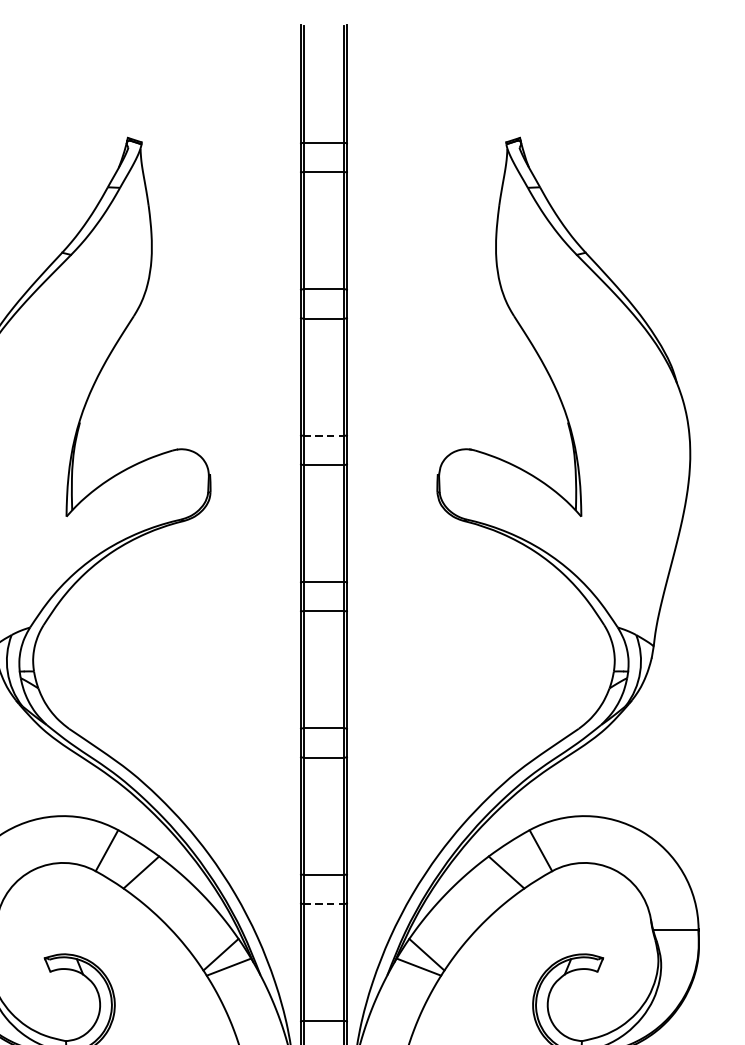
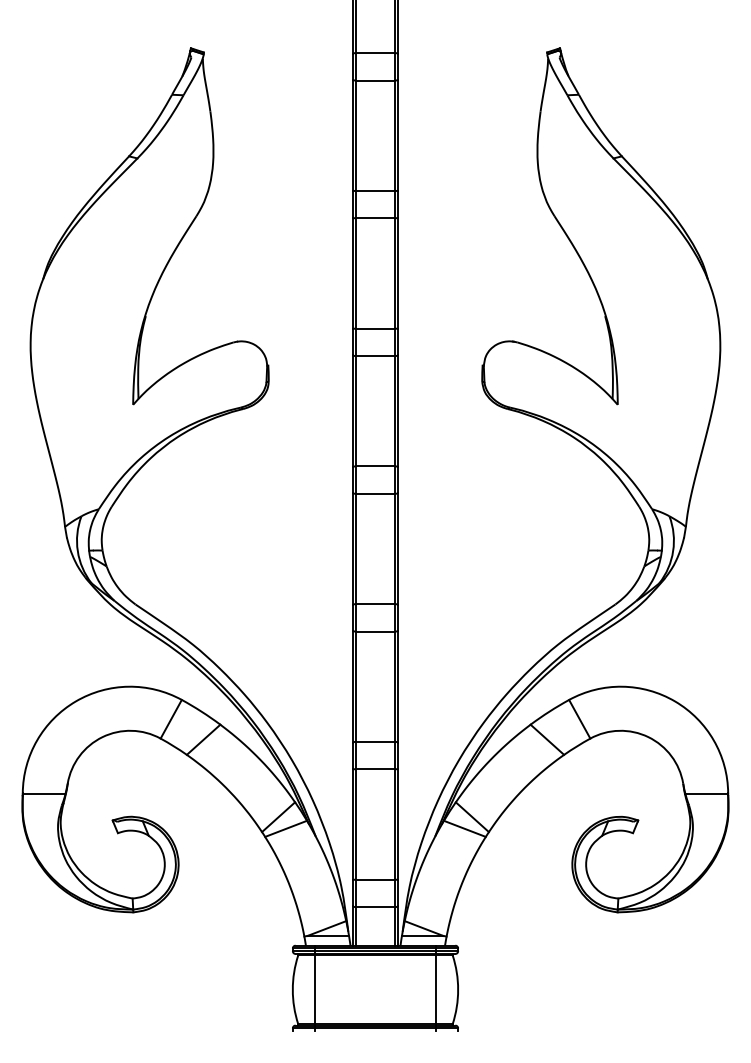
line: (325, 435) -> (376, 328), dashed -> solid
line: (325, 904) -> (376, 769), dashed -> solid

